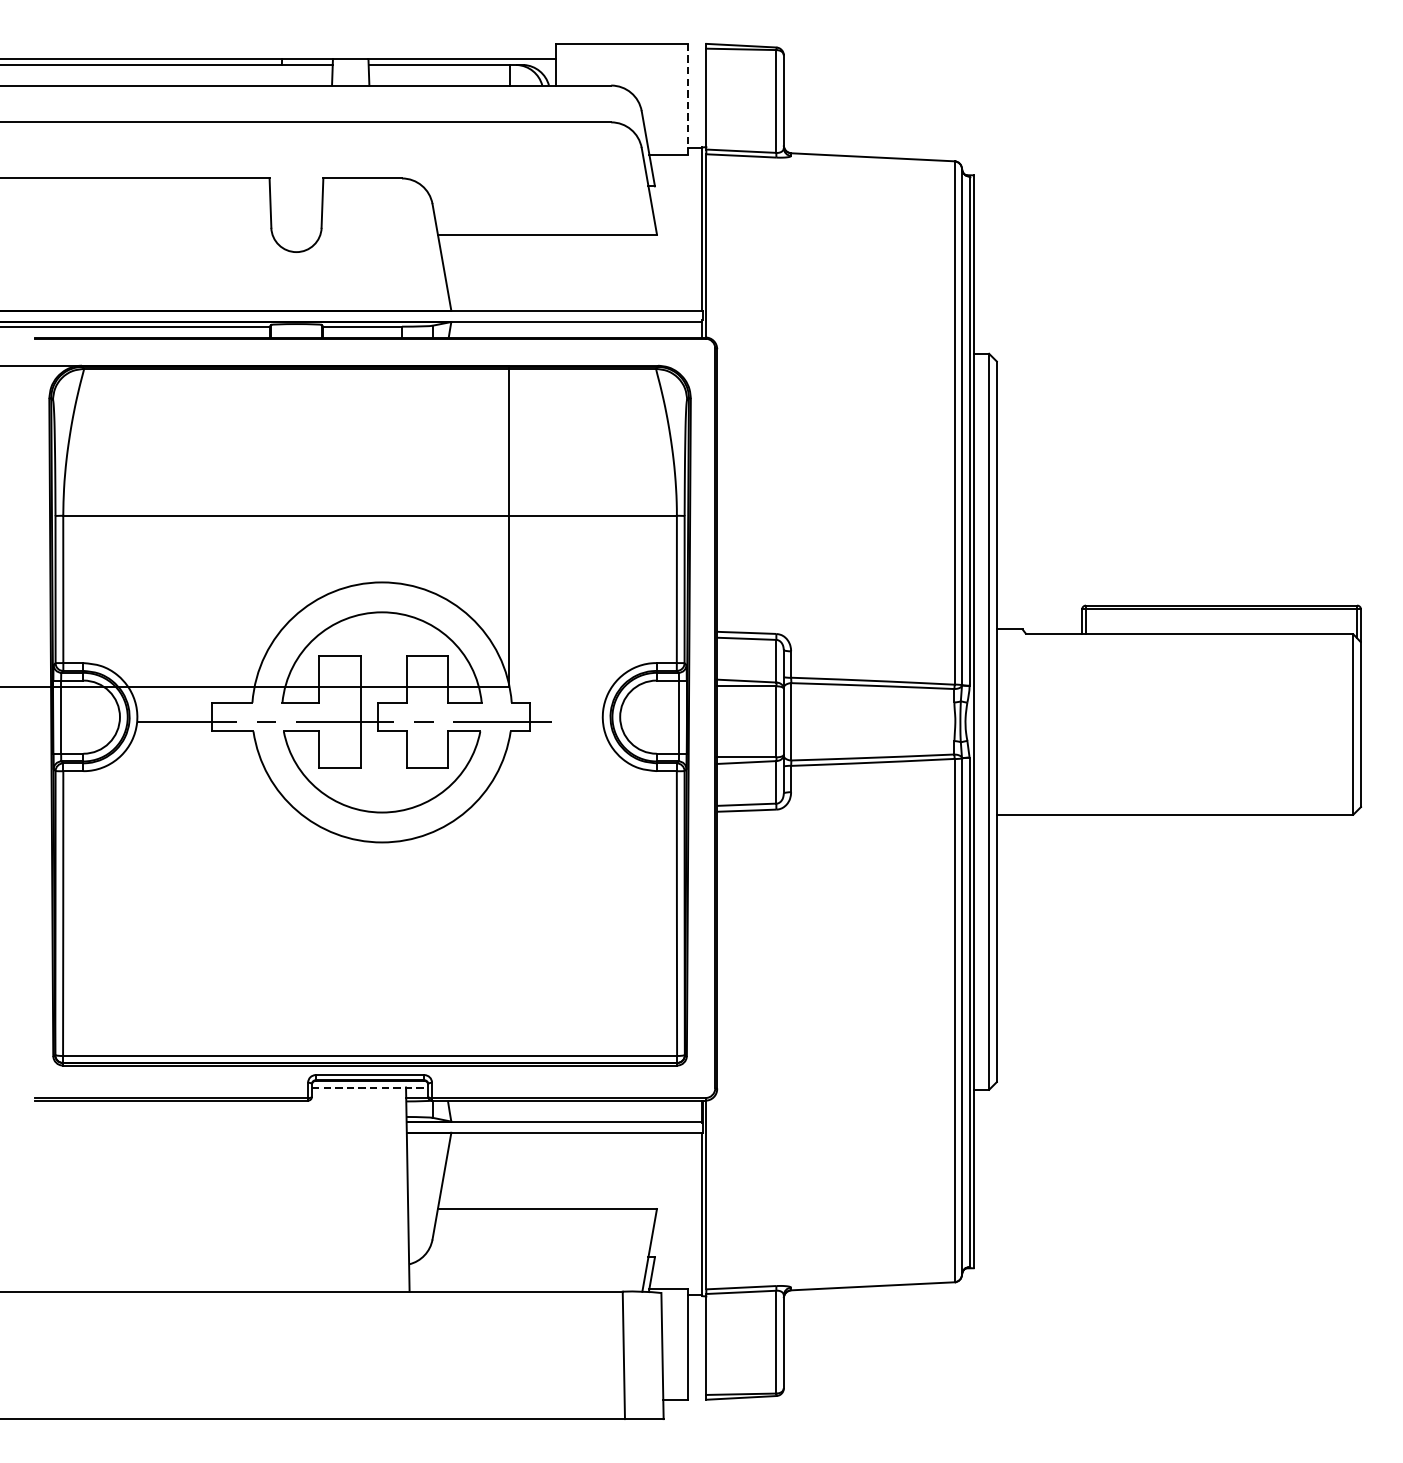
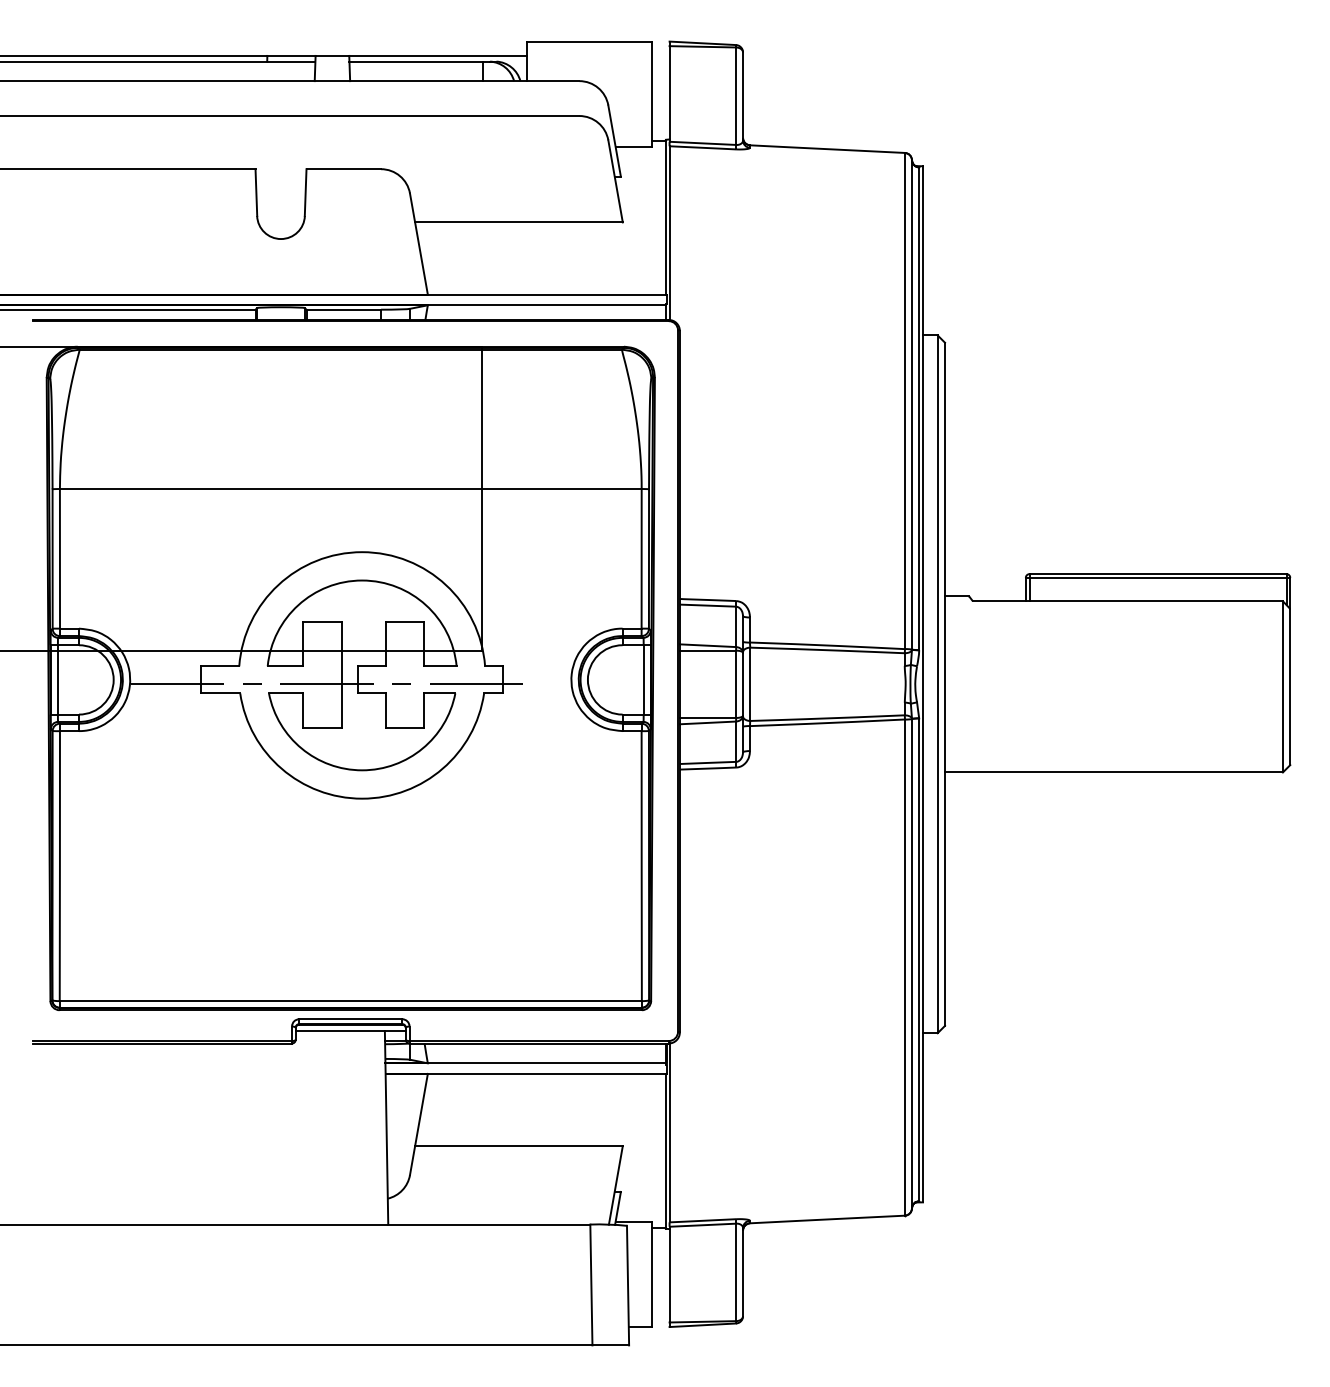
line: (687, 99) -> (651, 94), dashed -> solid
line: (370, 1088) -> (351, 1031), dashed -> solid

